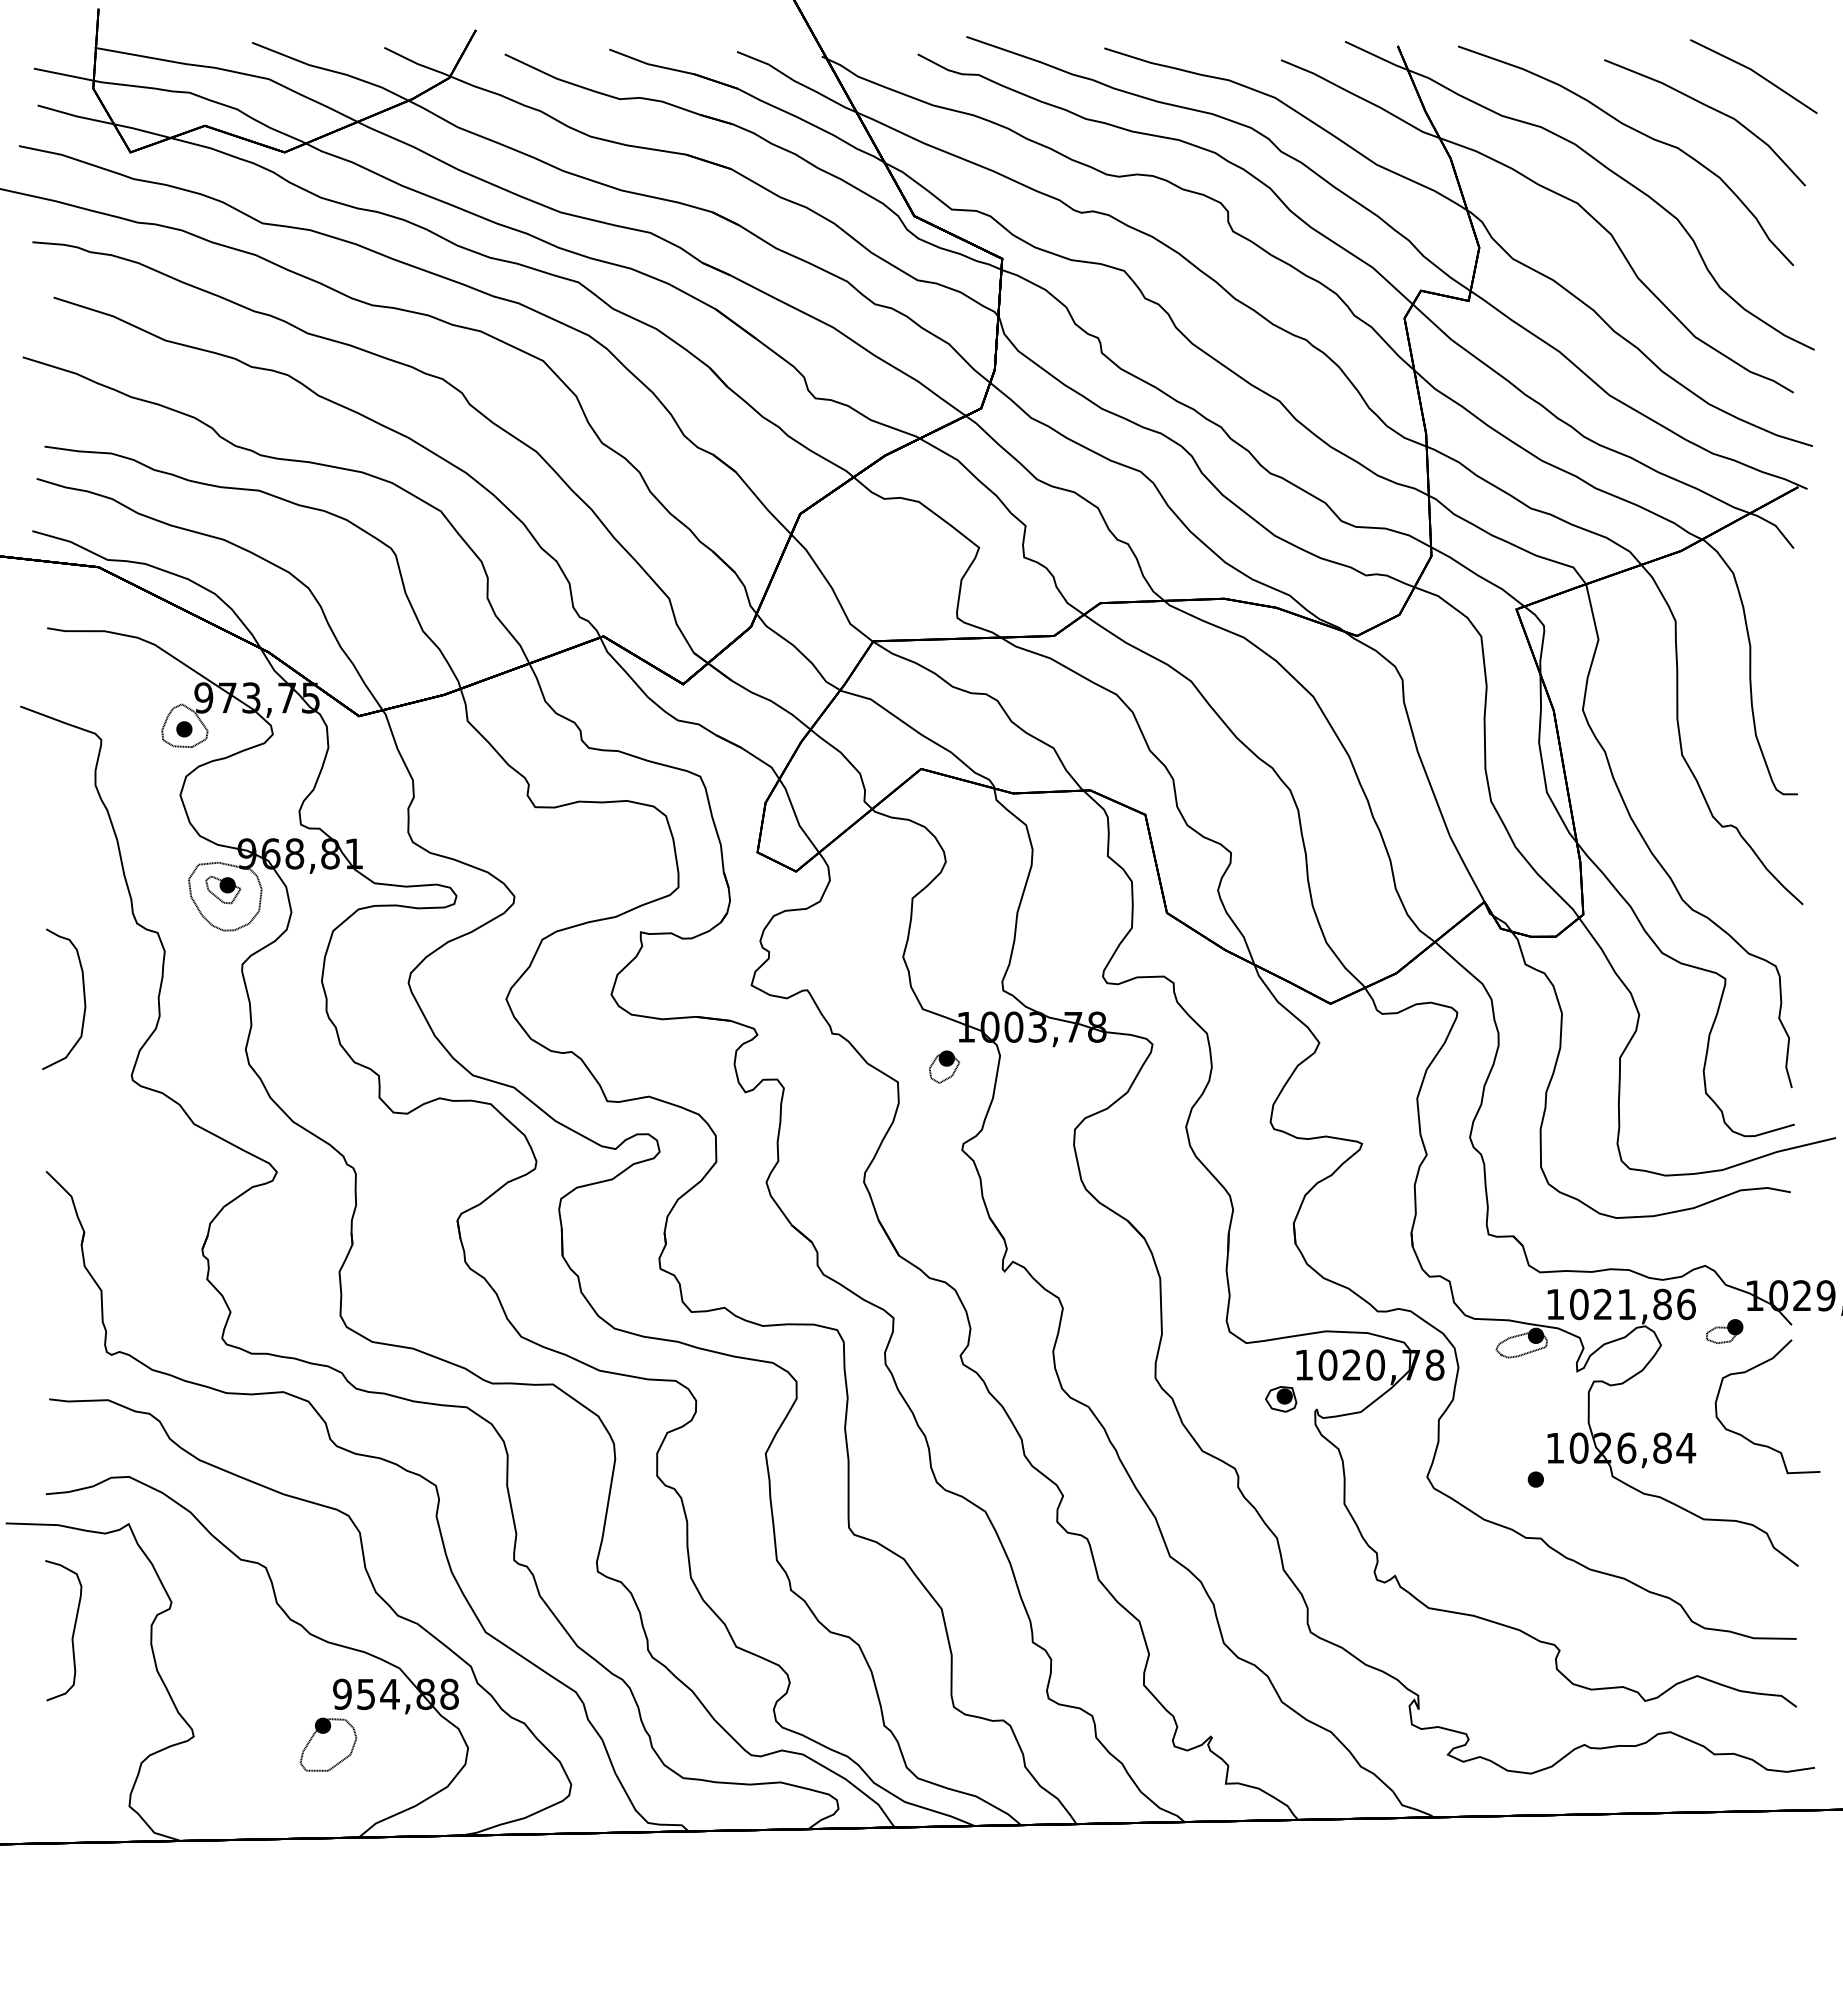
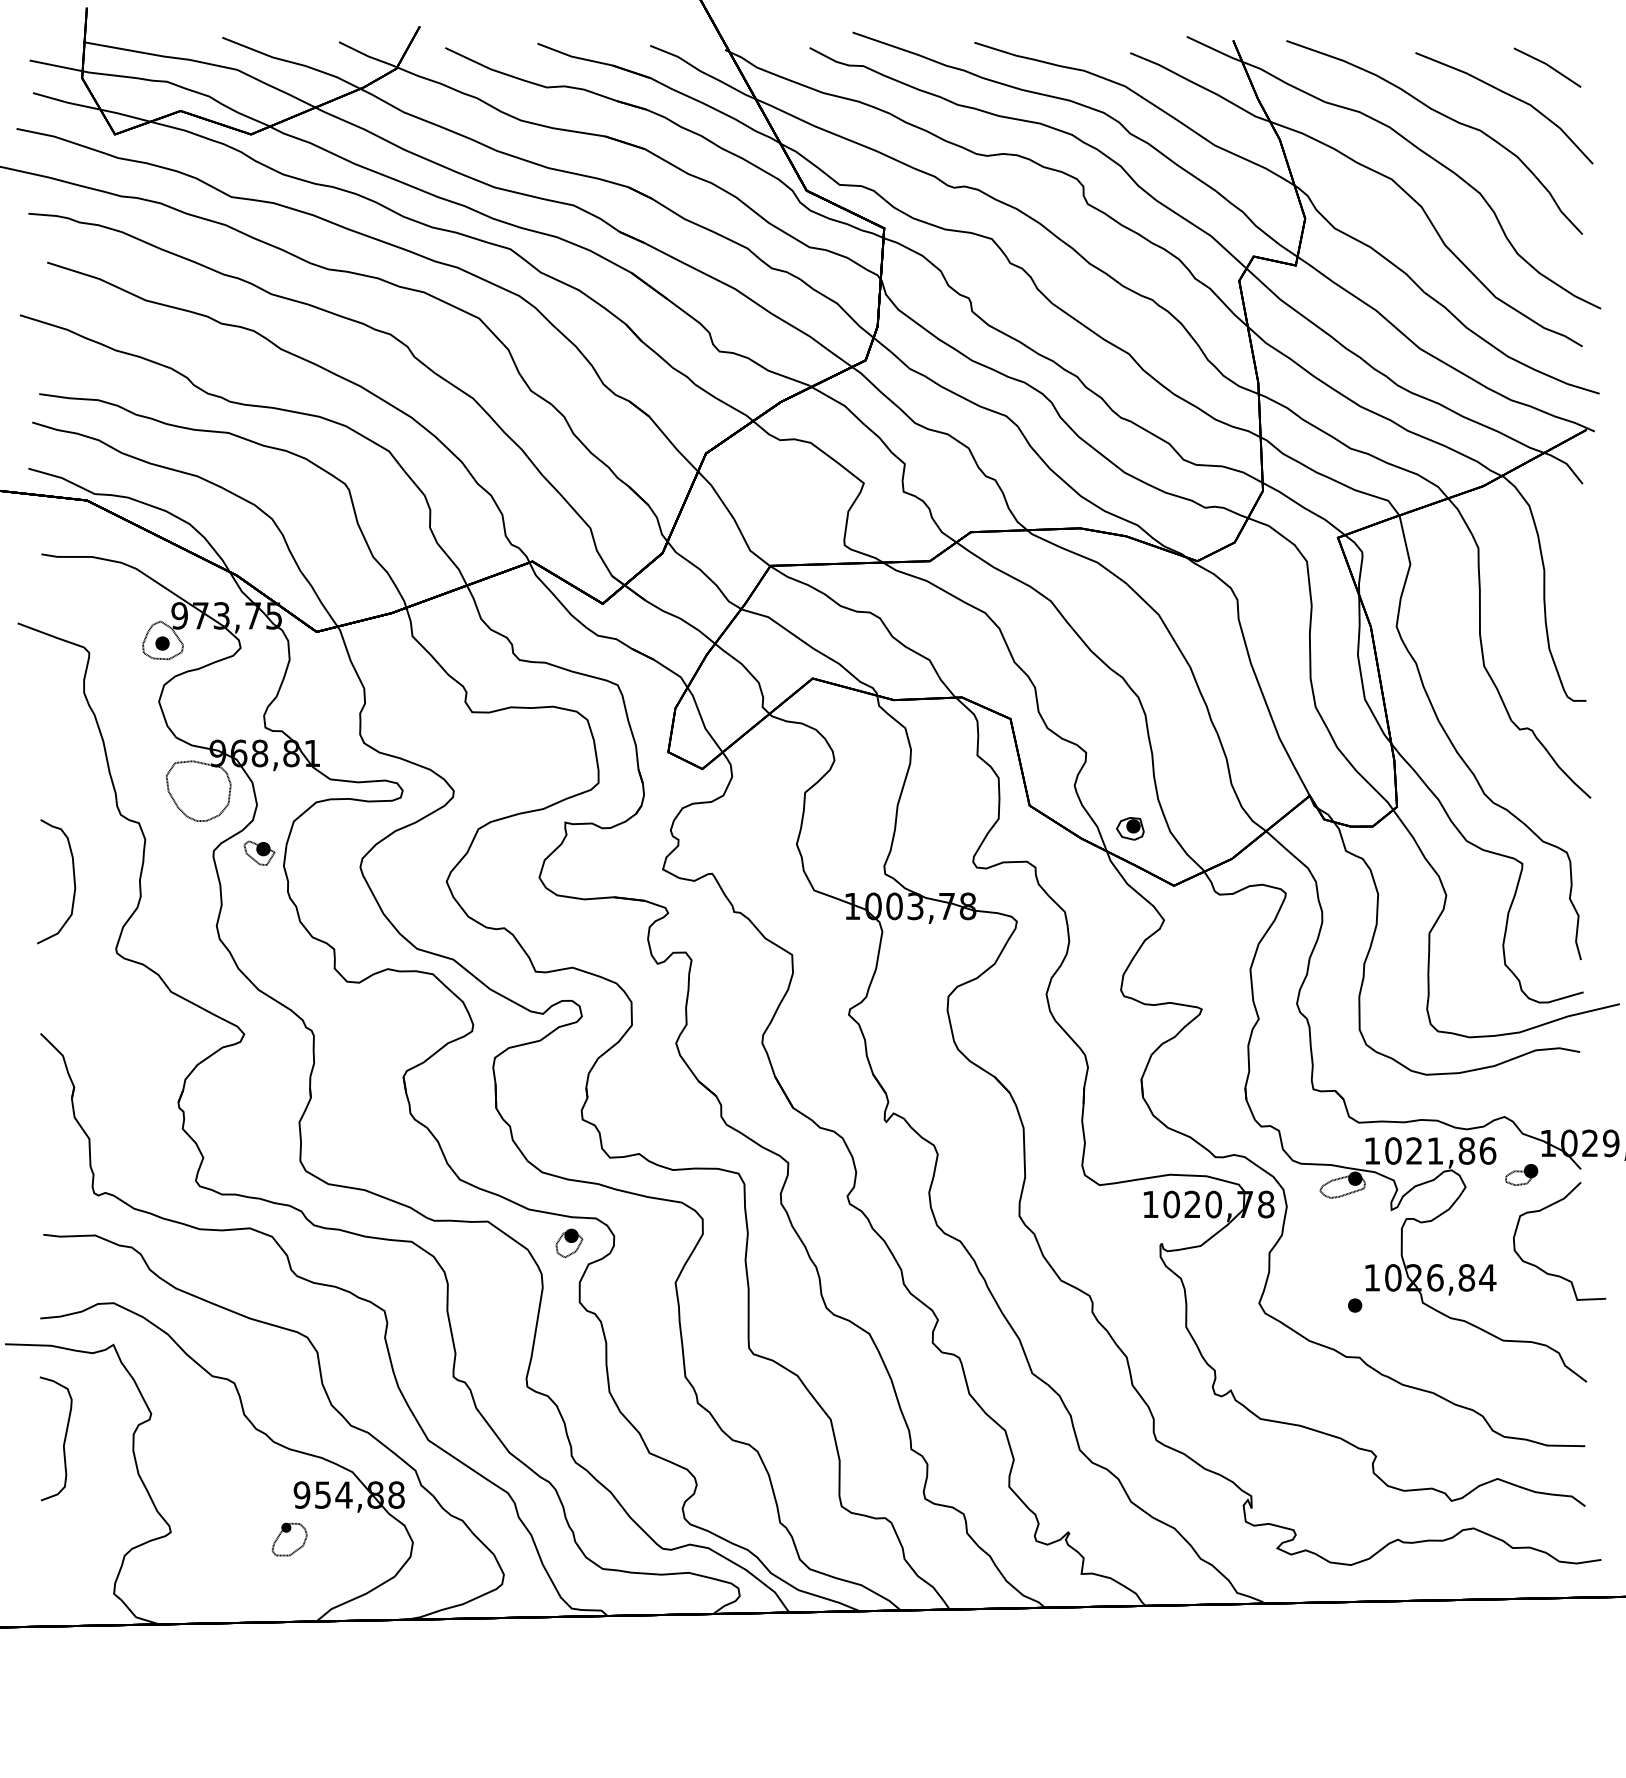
part: (1753, 76) -> (1547, 67), size x0.6
part: (223, 889) -> (259, 852), moved
part: (944, 1066) -> (569, 1242), moved
part: (1281, 1399) -> (1130, 828), moved
part: (328, 1744) -> (289, 1539), size x0.7

